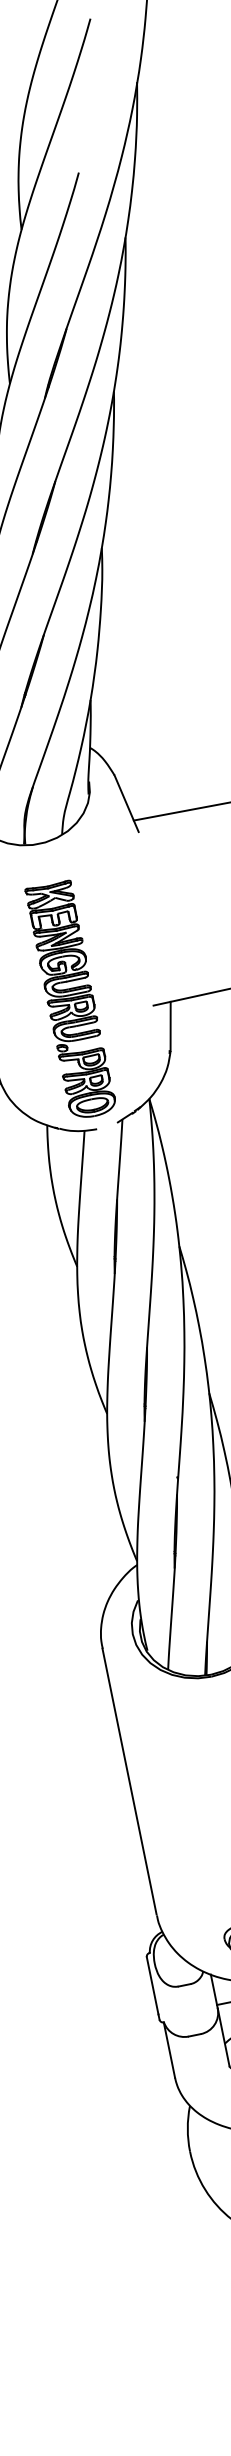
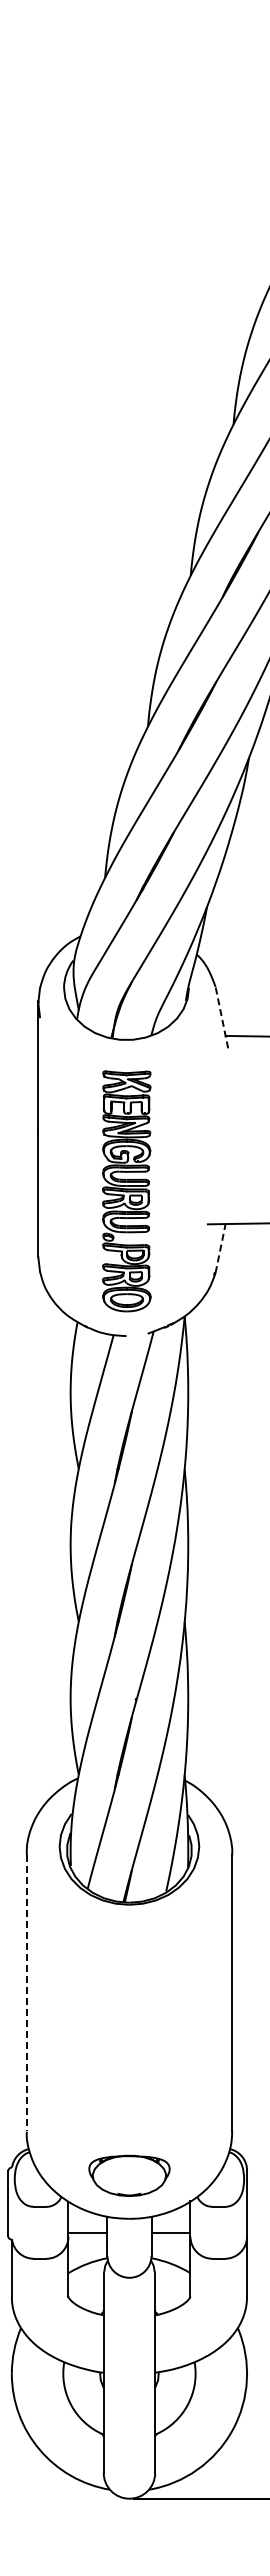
line: (126, 803) -> (221, 1017), solid -> dashed
part: (70, 1000) -> (126, 1191), moved
line: (170, 1026) -> (220, 1248), solid -> dashed
line: (129, 1781) -> (26, 1992), solid -> dashed

